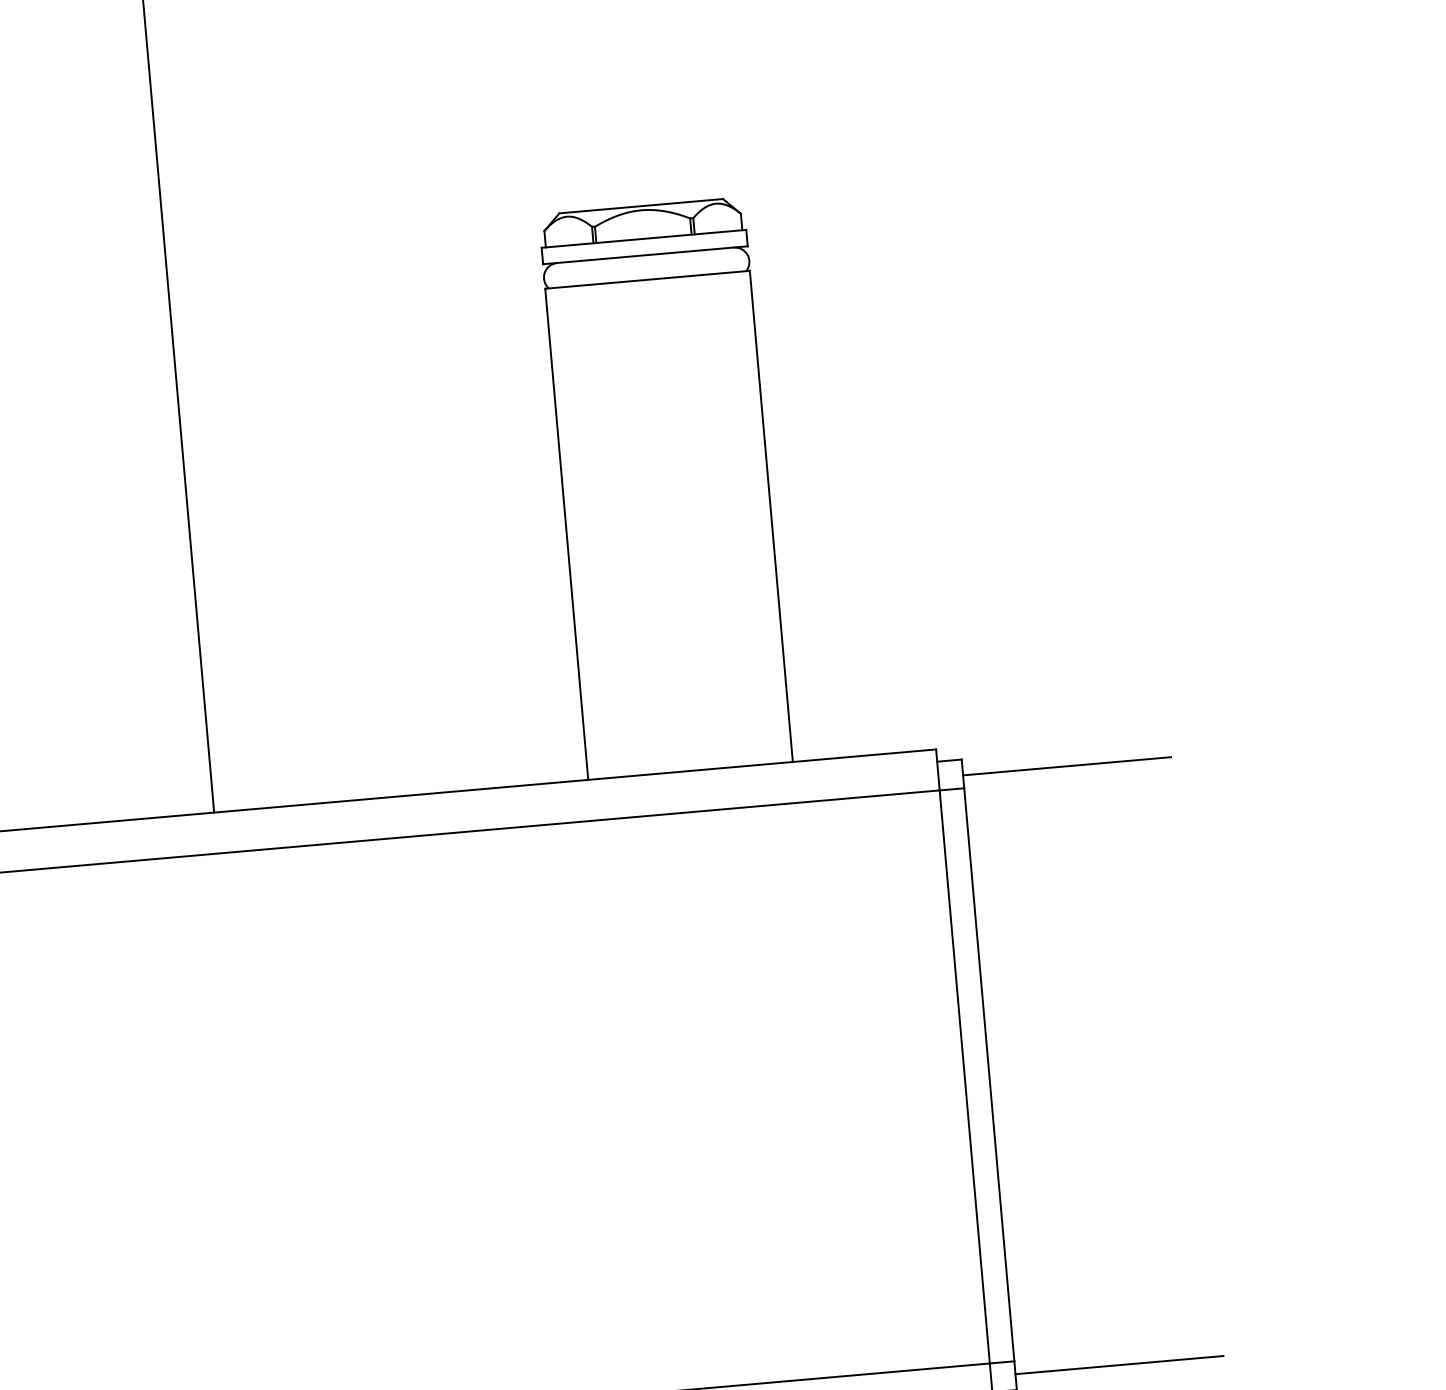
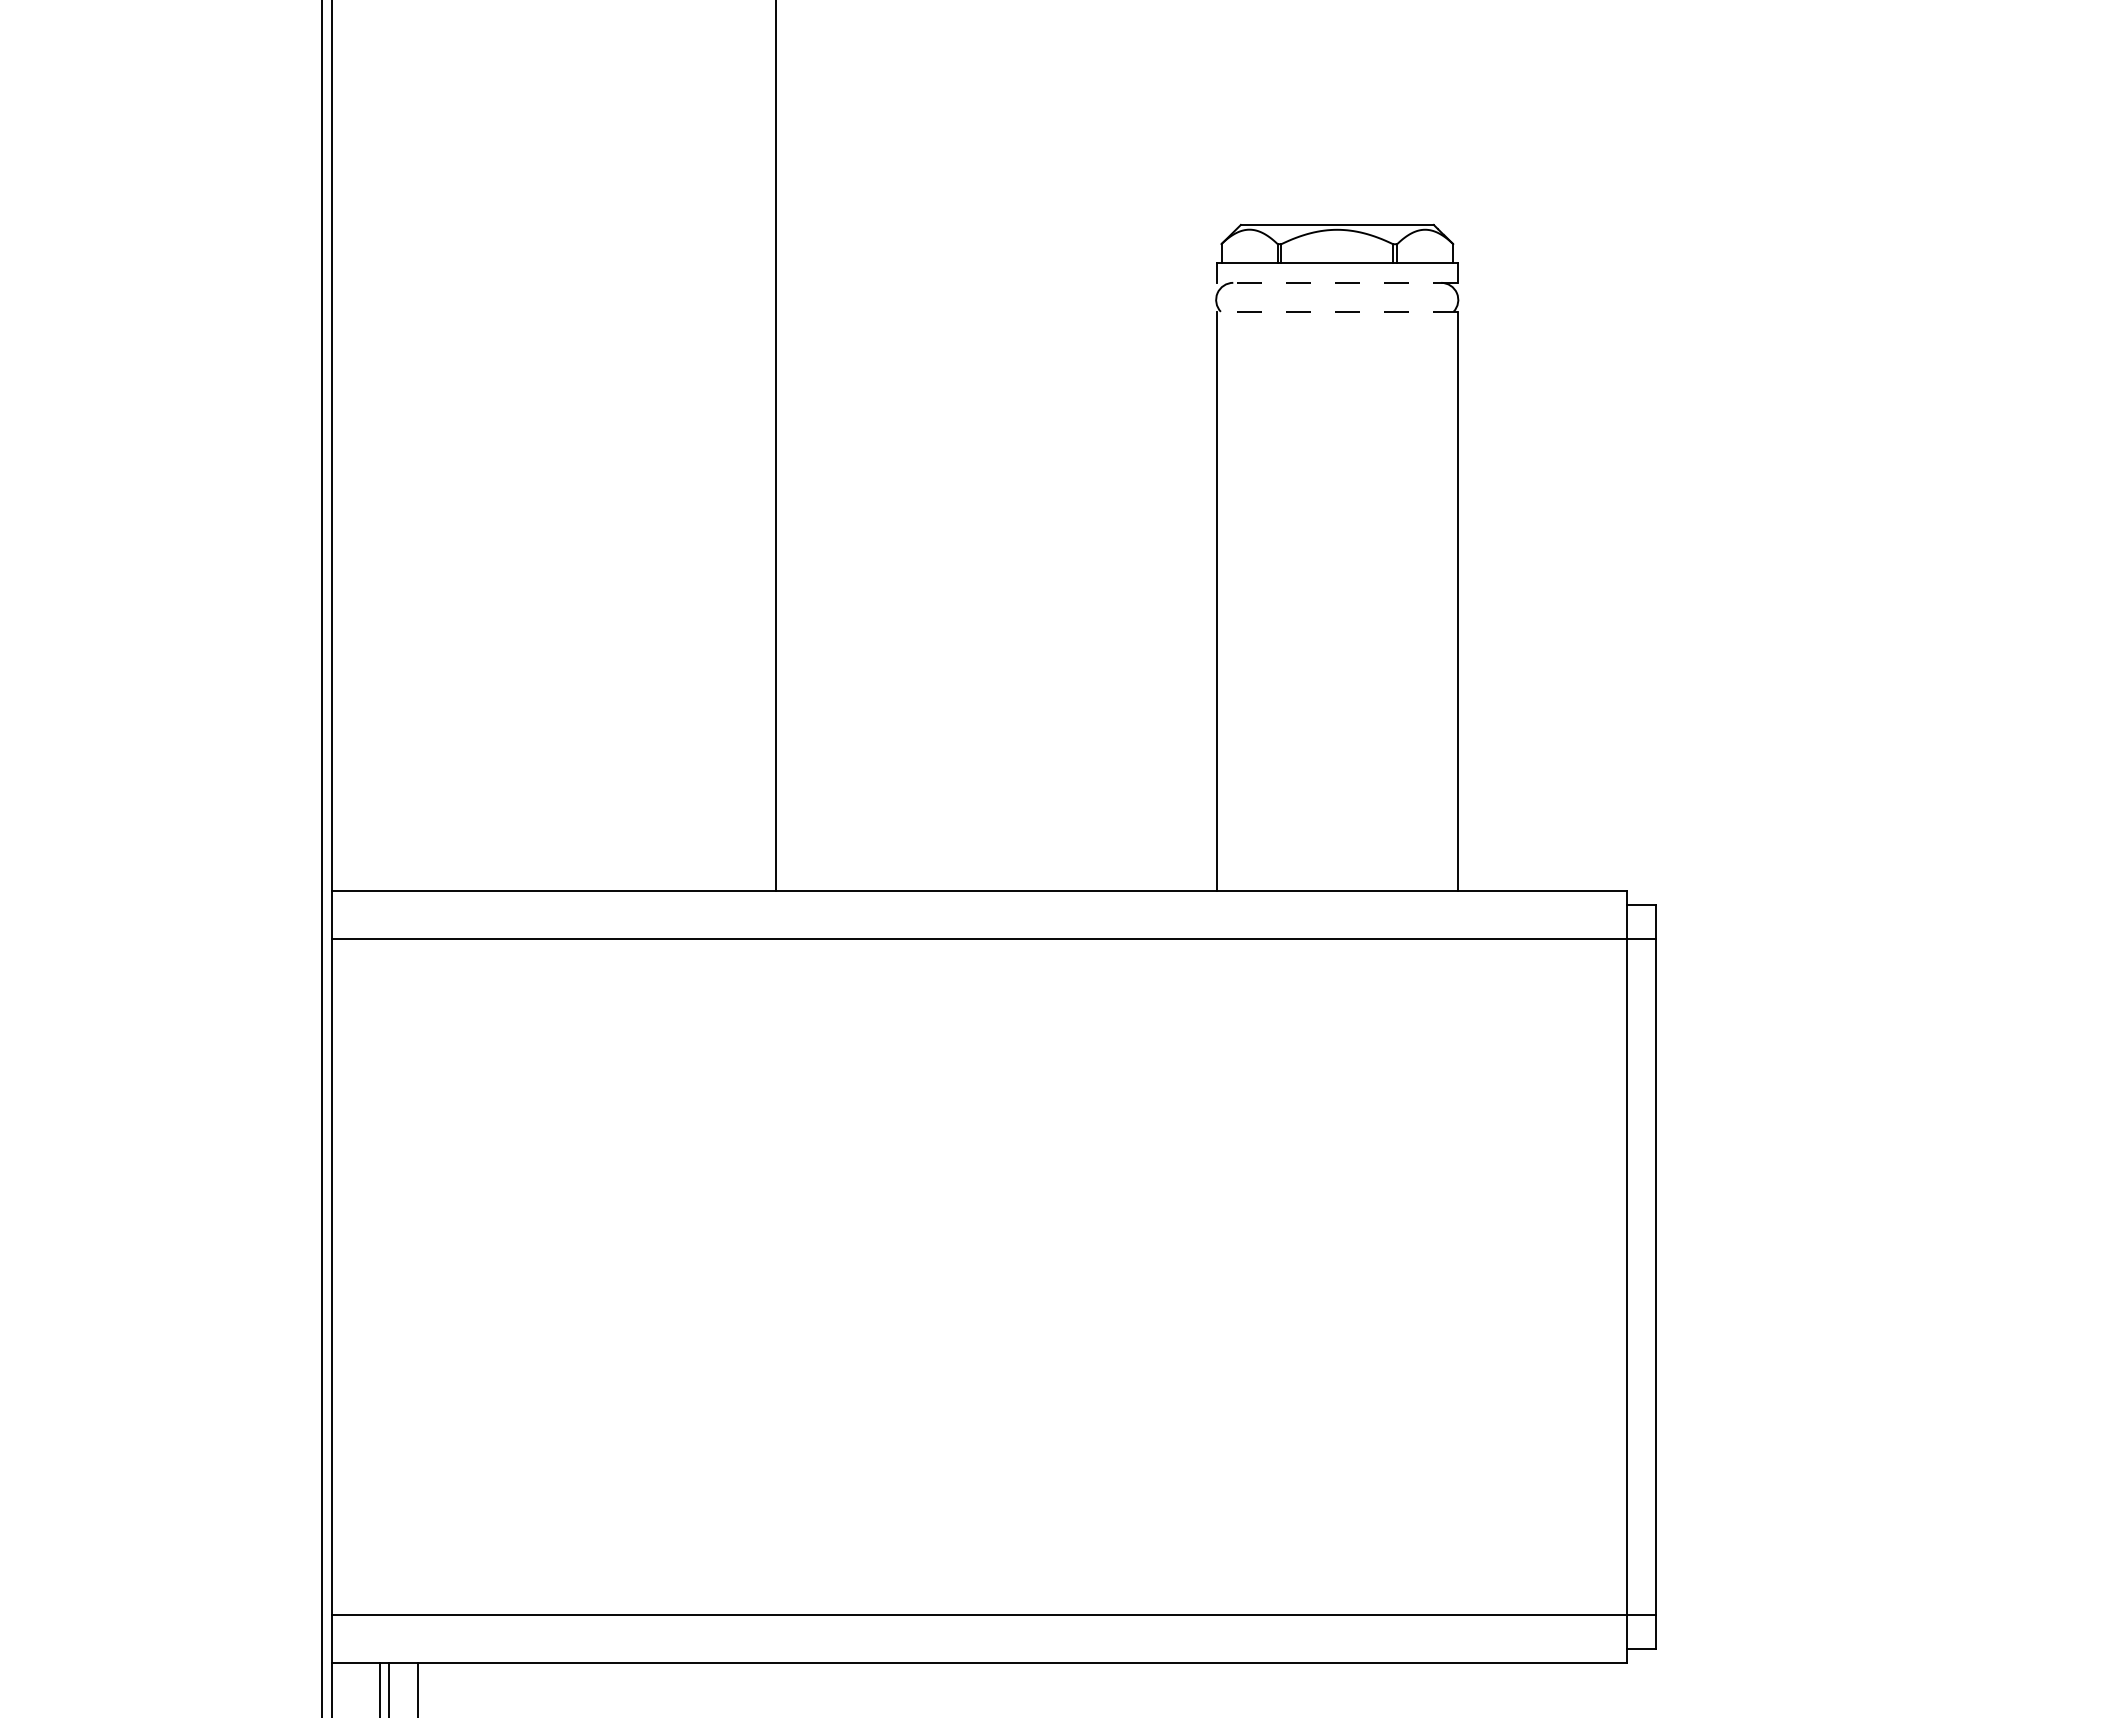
line: (645, 254) -> (1337, 282), solid -> dashed
line: (647, 279) -> (1337, 311), solid -> dashed
line: (1066, 766) -> (1777, 923), removed
line: (1118, 1364) -> (1777, 1629), removed

